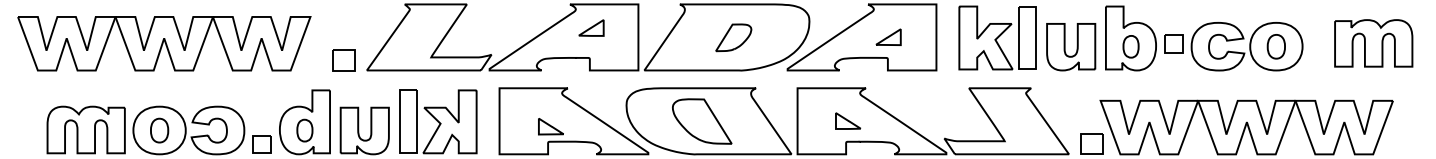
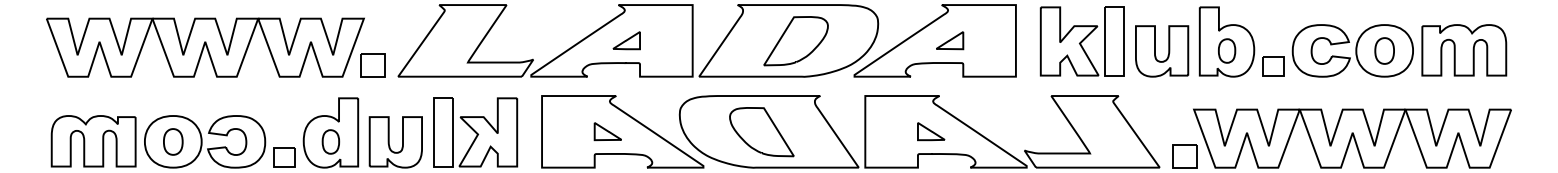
part: (591, 27) -> (626, 40), moved
part: (889, 37) -> (950, 40), moved
part: (733, 38) -> (795, 41), size x1.67
part: (164, 43) -> (205, 47), moved
part: (1373, 43) -> (1464, 50), moved
part: (1173, 44) -> (1273, 66), moved
part: (848, 120) -> (931, 131), moved
part: (550, 126) -> (607, 131), moved

